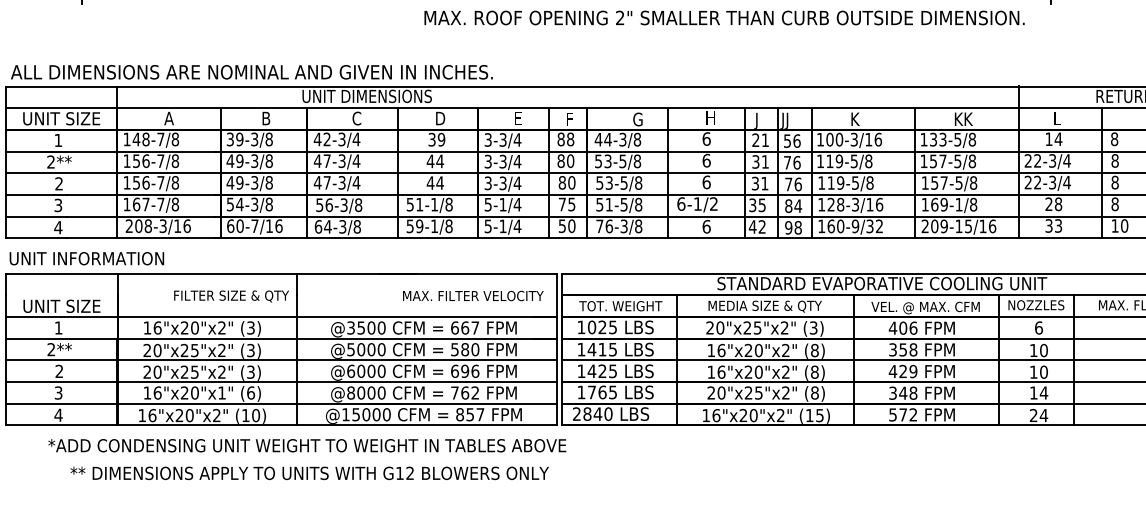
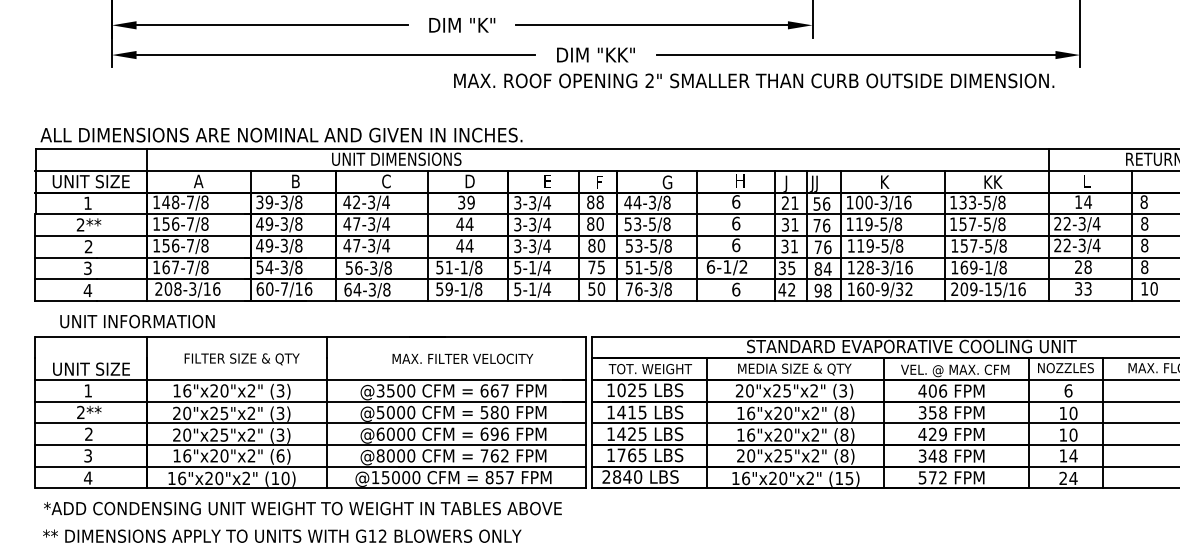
text: (86, 258) -> (137, 321), moved
text: (472, 295) -> (462, 358), moved
text: (230, 296) -> (241, 359), moved
text: (221, 392) -> (251, 455), 16"x20"x1" -> 16"x20"x2"
text: (306, 445) -> (302, 508), moved
text: (309, 472) -> (282, 535), moved

